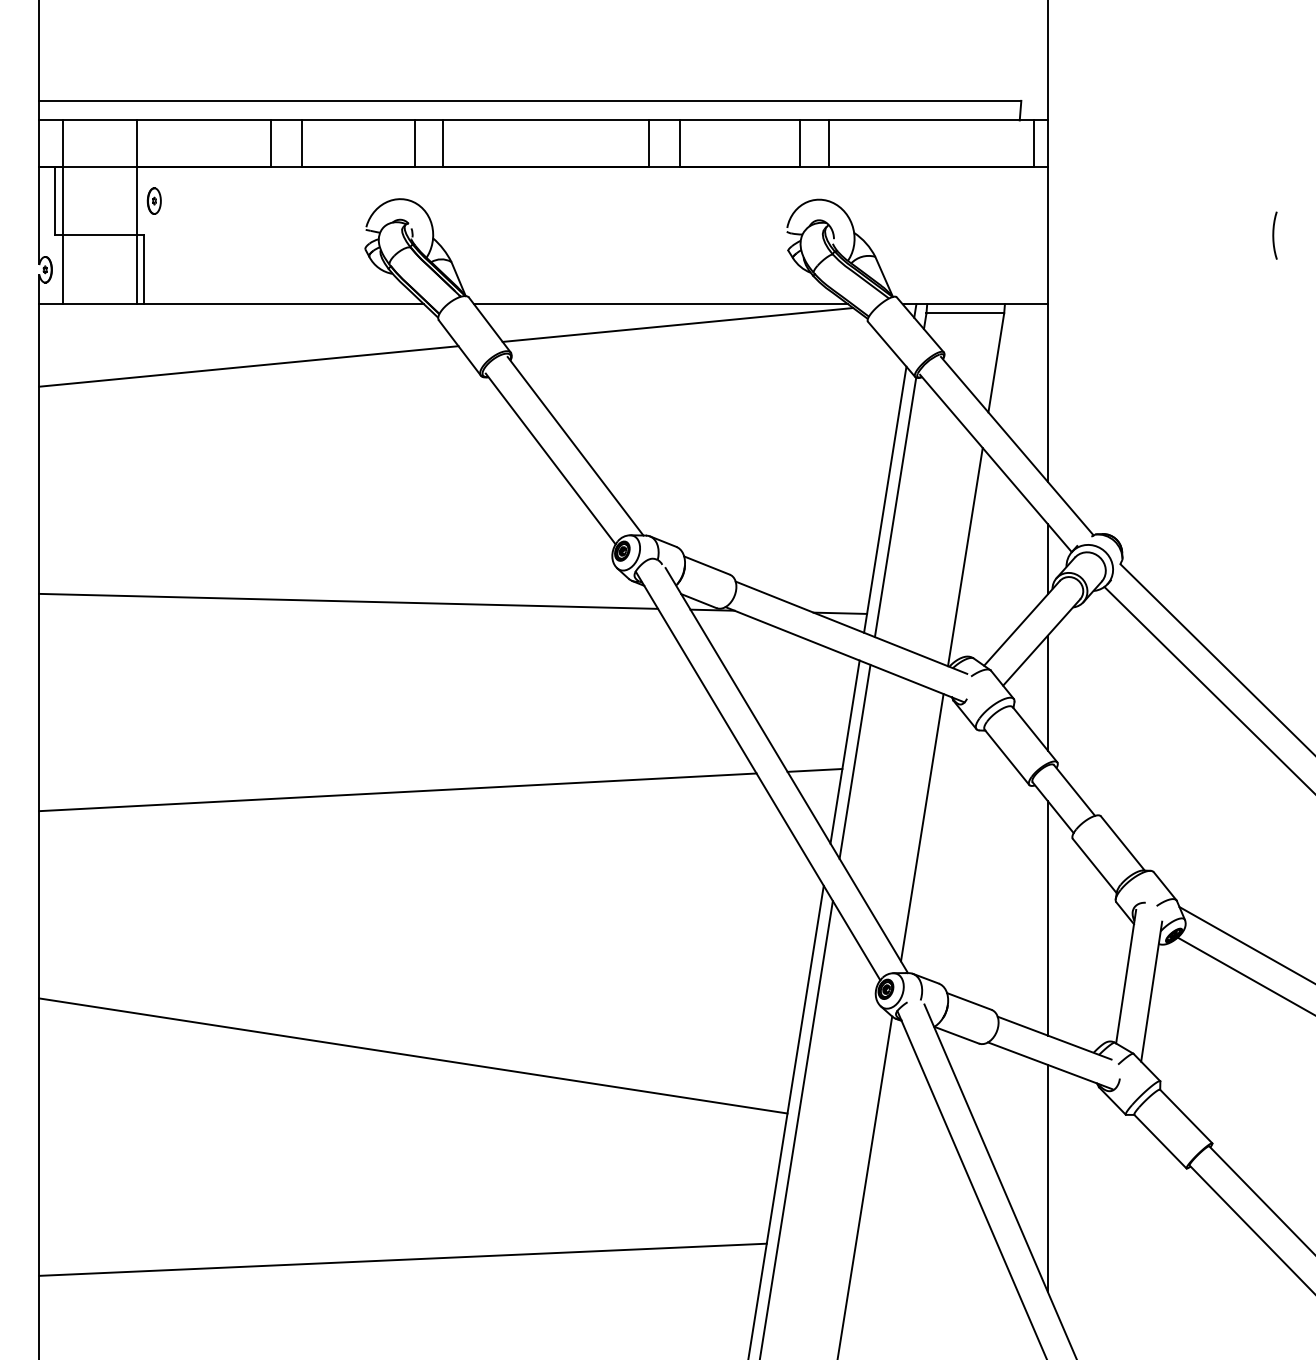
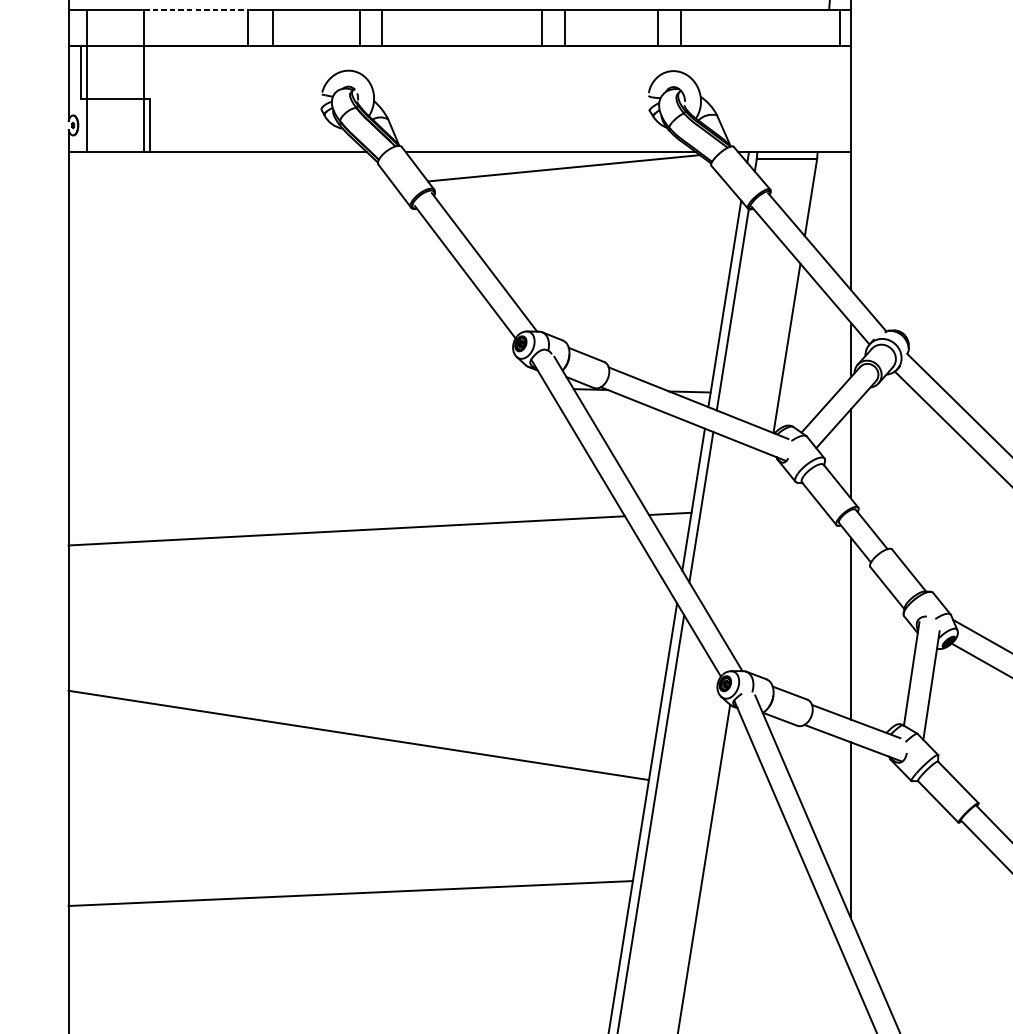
line: (204, 120) -> (196, 9), solid -> dashed
part: (153, 200) -> (157, 71), removed
line: (248, 366) -> (230, 200), removed
line: (348, 600) -> (308, 382), removed
line: (922, 827) -> (753, 558), removed

